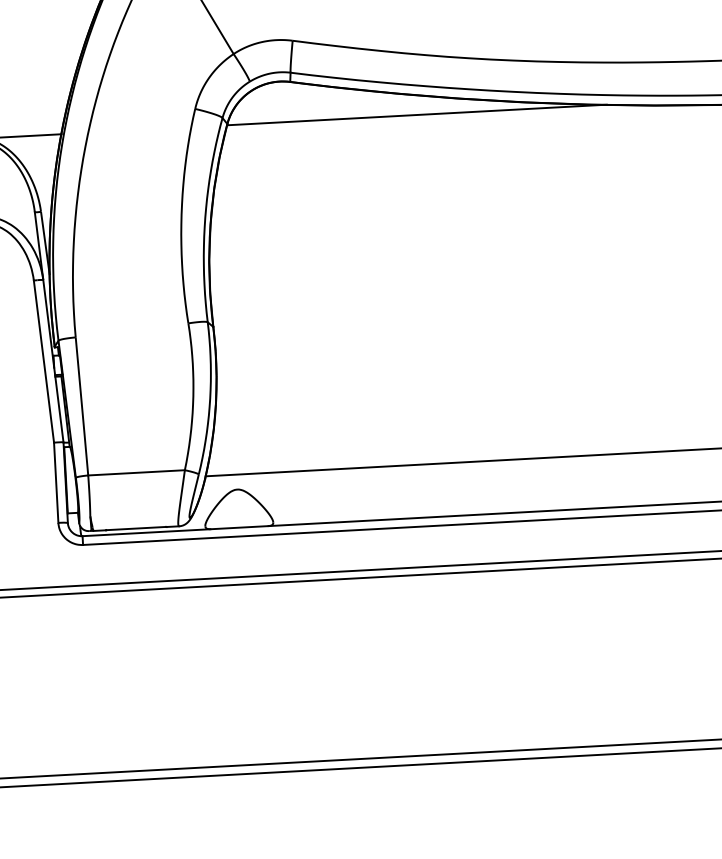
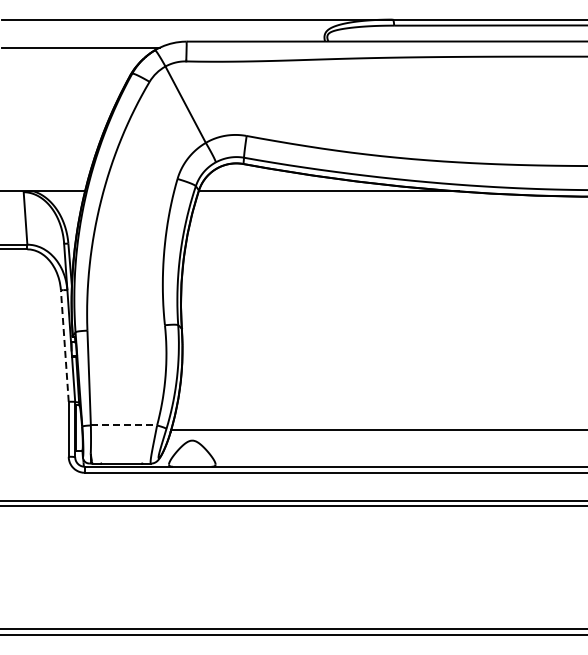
line: (43, 362) -> (64, 346), solid -> dashed
line: (137, 472) -> (124, 425), solid -> dashed

